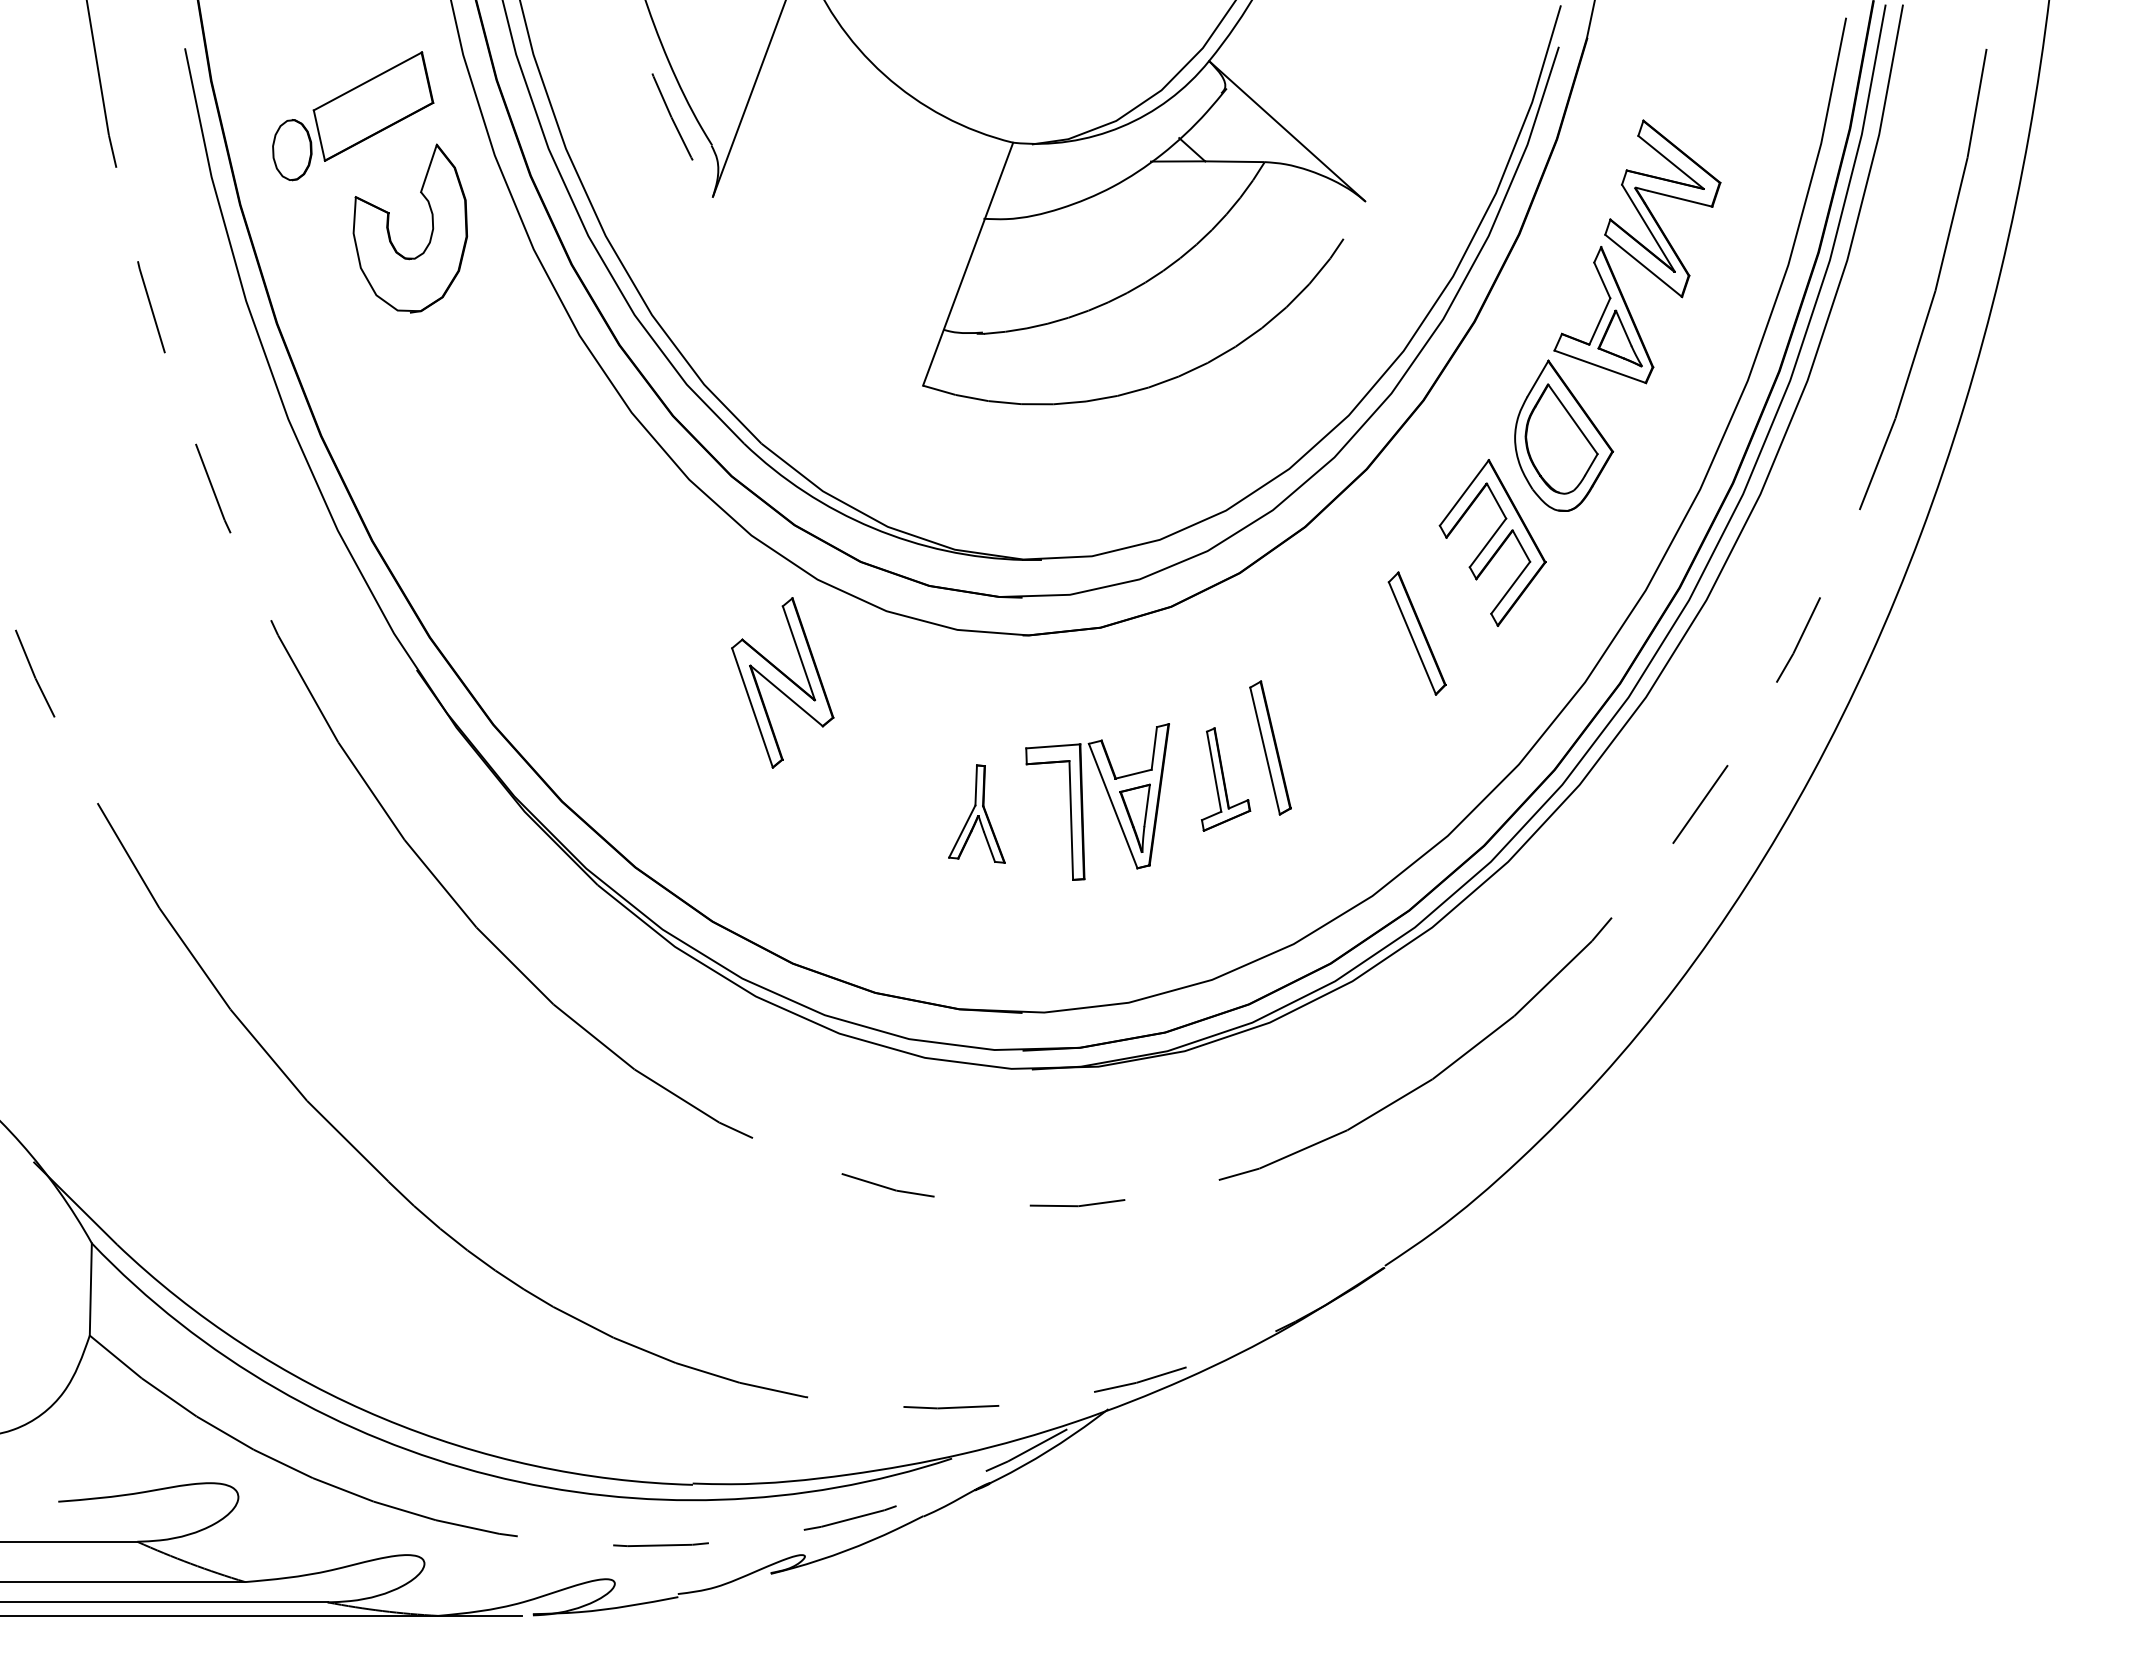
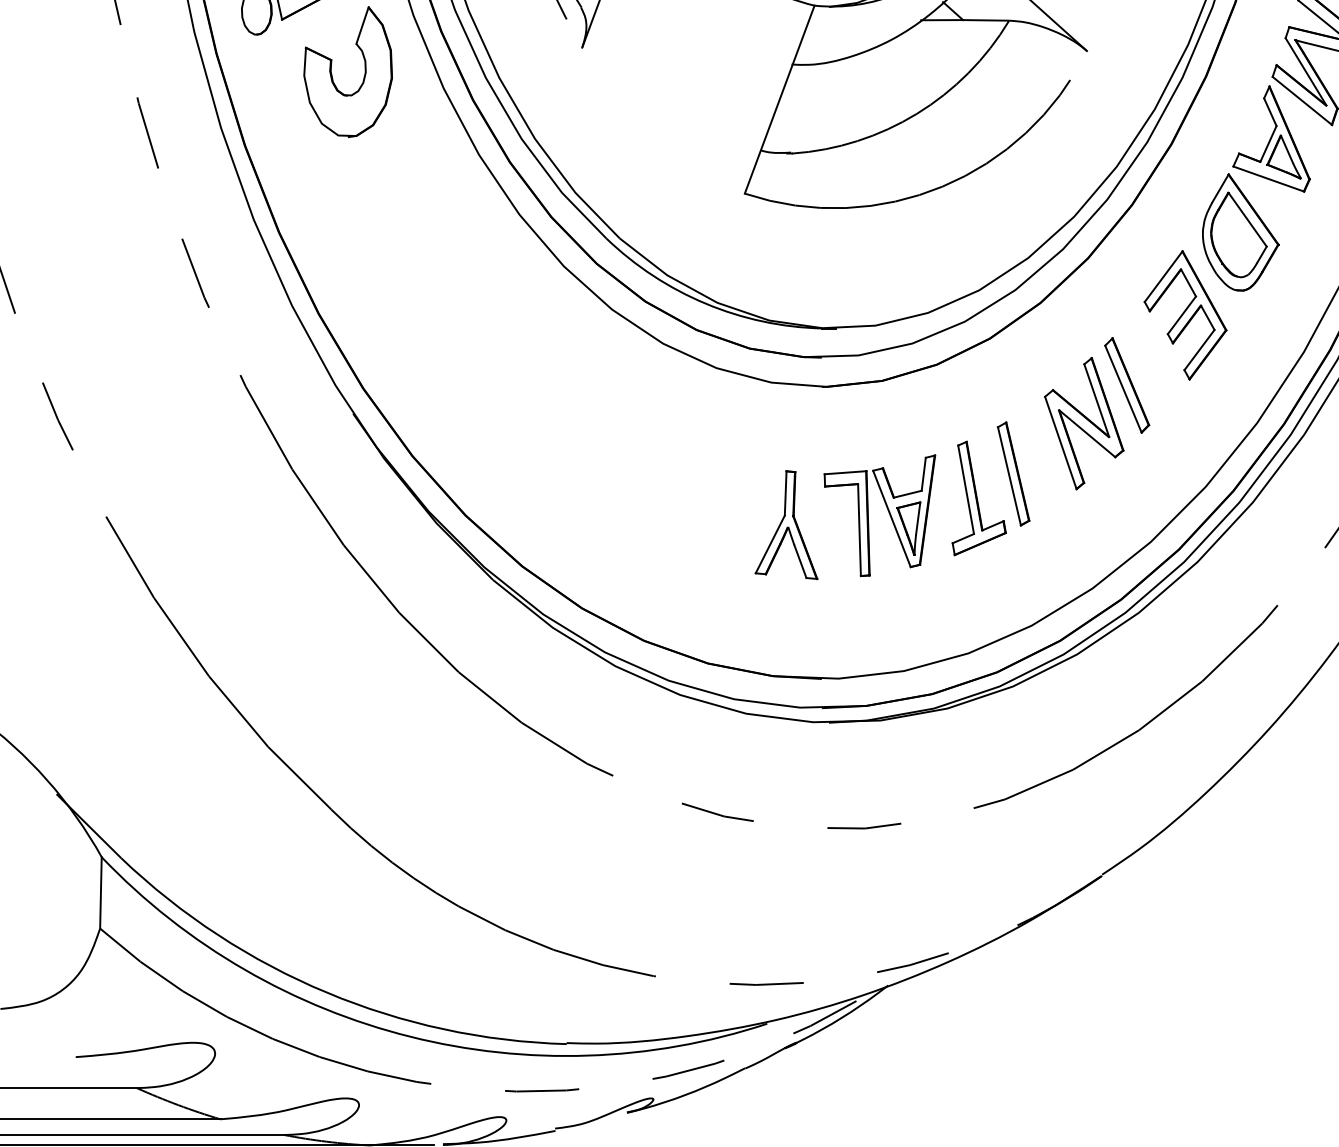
part: (782, 682) -> (1084, 423), moved
part: (1225, 779) -> (978, 498), size x1.43
part: (976, 813) -> (786, 524), size x1.43

